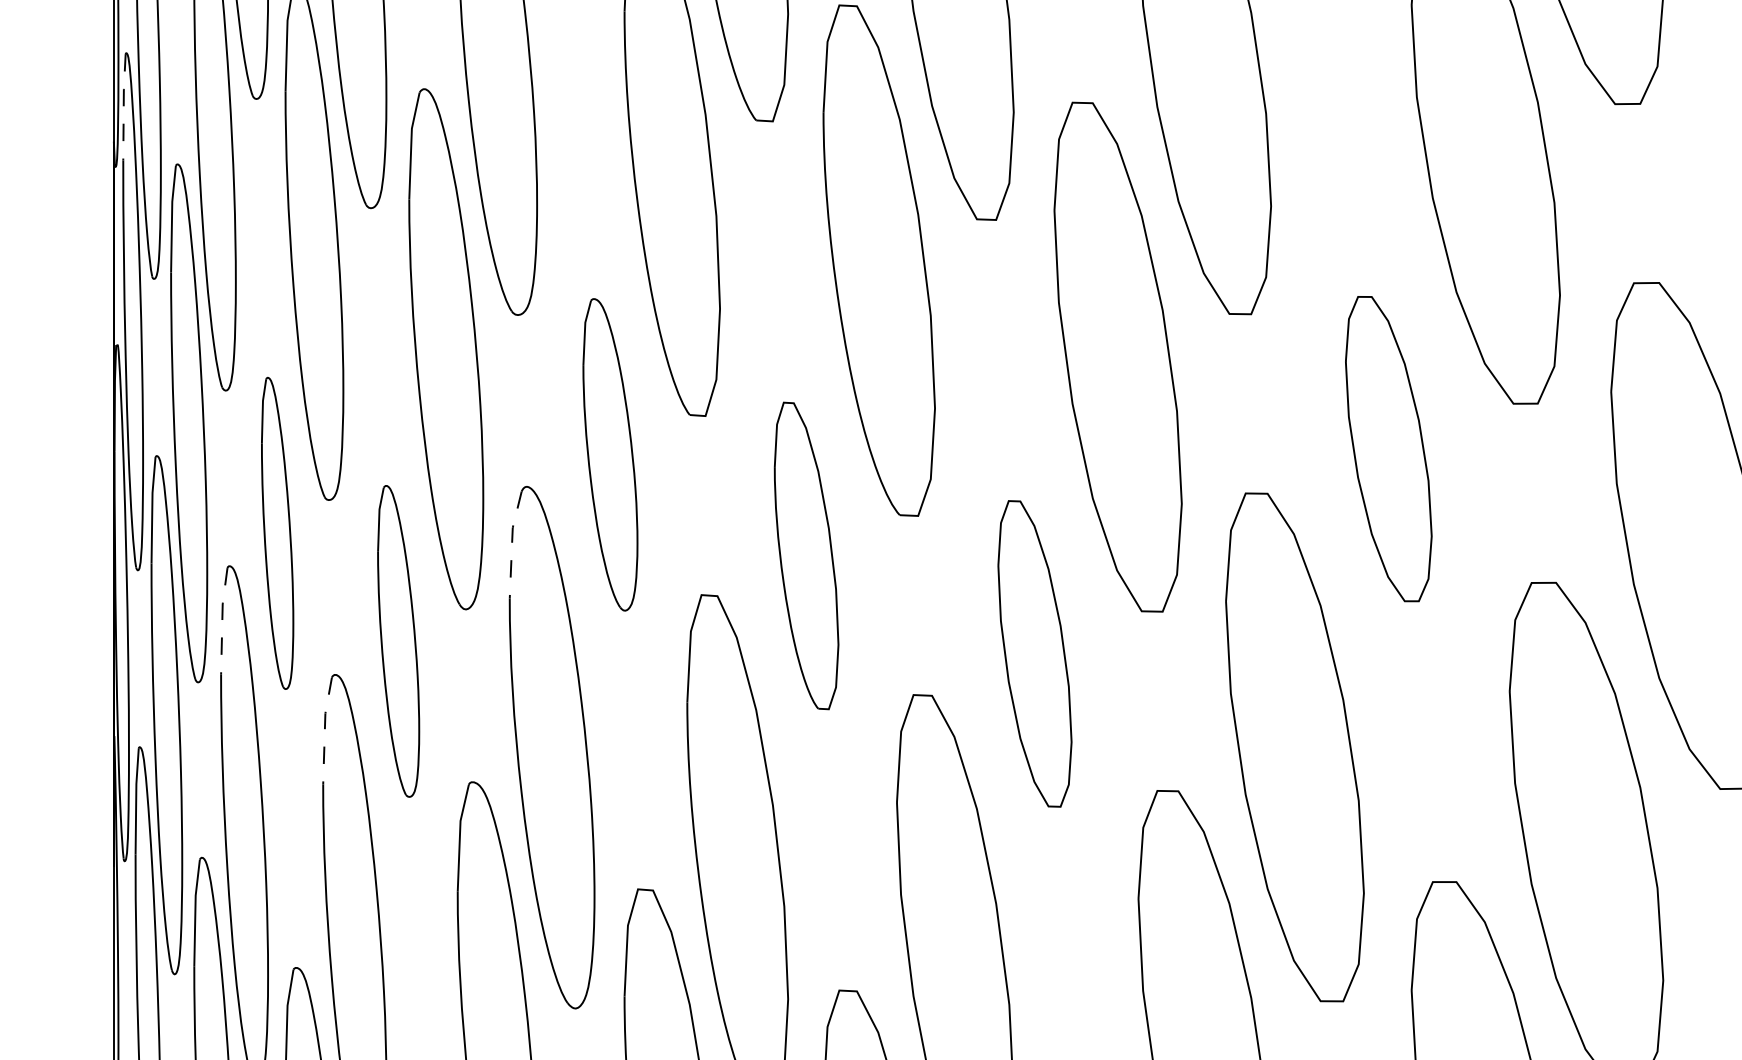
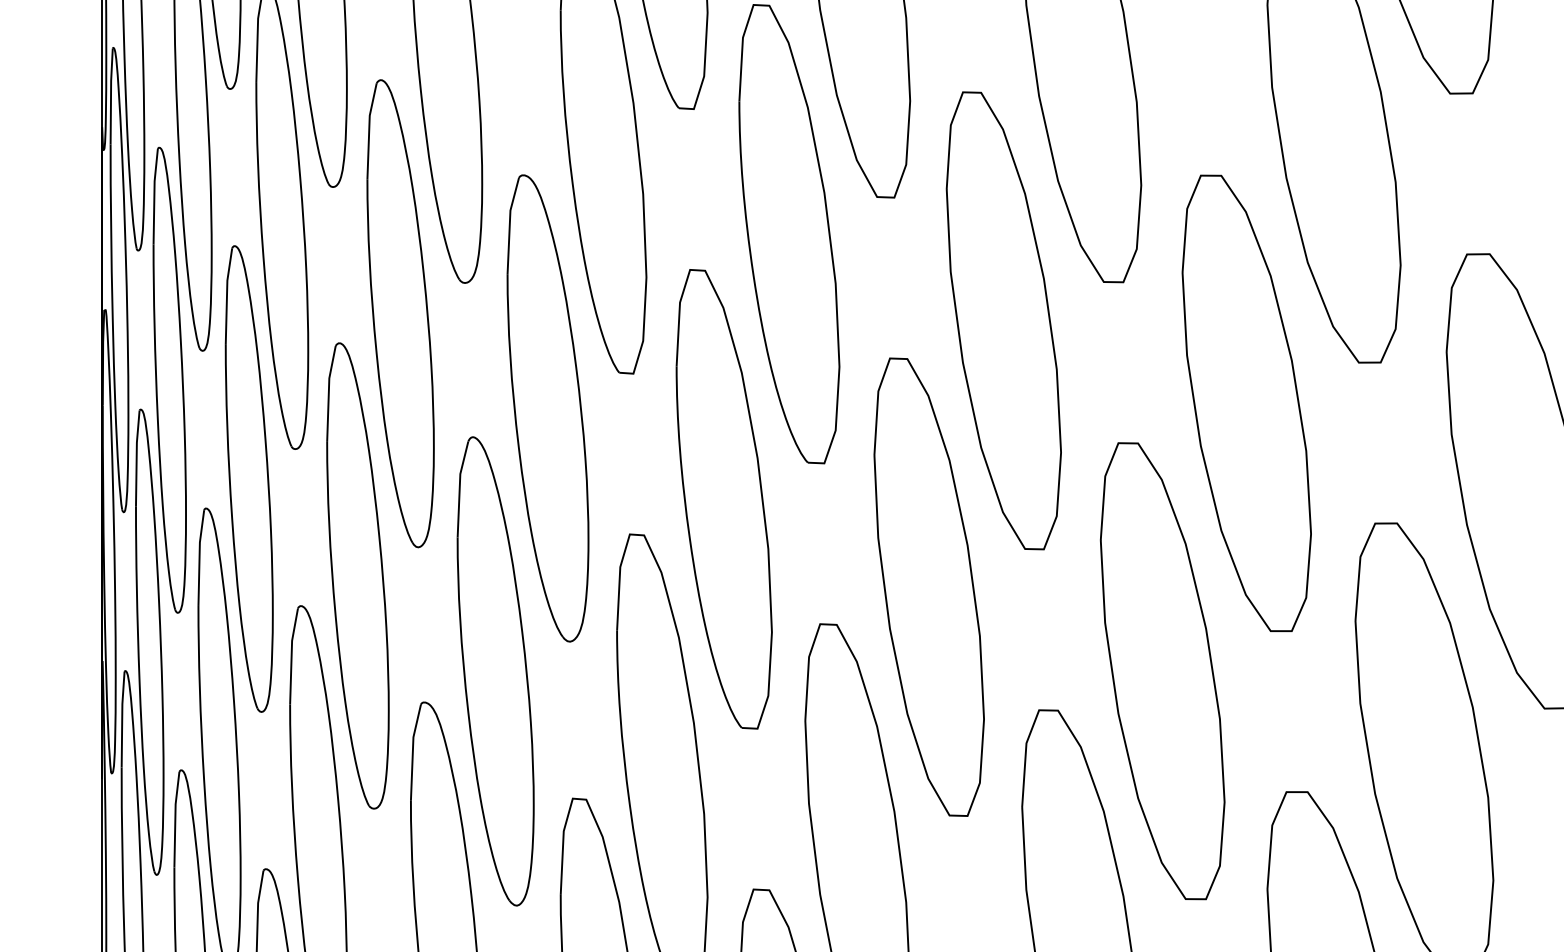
line: (123, 106) -> (110, 95), dashed -> solid
part: (1388, 448) -> (1246, 402), size x1.67
part: (610, 454) -> (548, 408), size x1.67
part: (277, 533) -> (249, 479), size x1.67
line: (512, 543) -> (460, 488), dashed -> solid
part: (806, 555) -> (724, 498), size x1.67
line: (222, 620) -> (199, 557), dashed -> solid
part: (398, 641) -> (357, 576), size x1.67
part: (1034, 653) -> (928, 586), size x1.67
line: (324, 730) -> (291, 656), dashed -> solid

